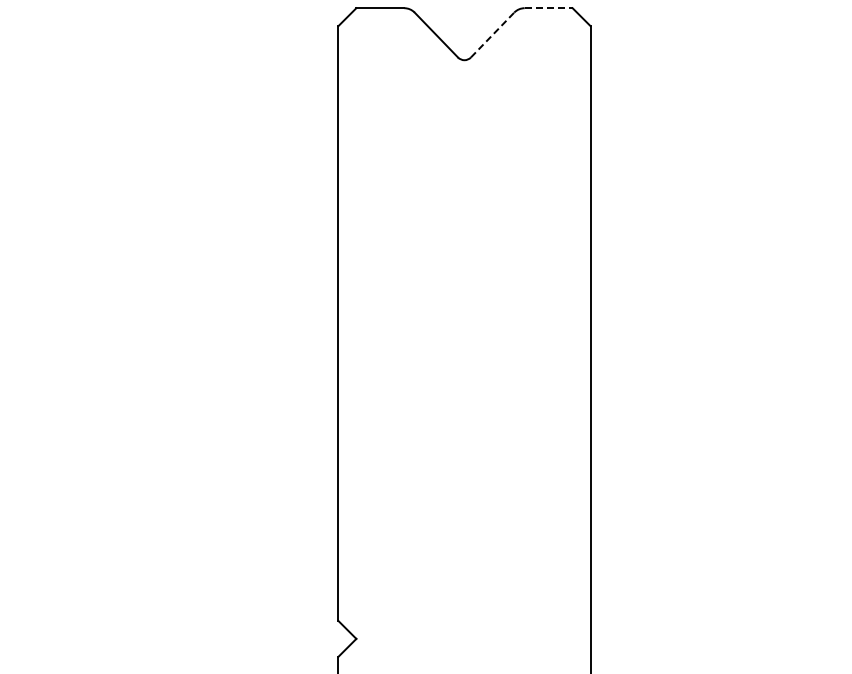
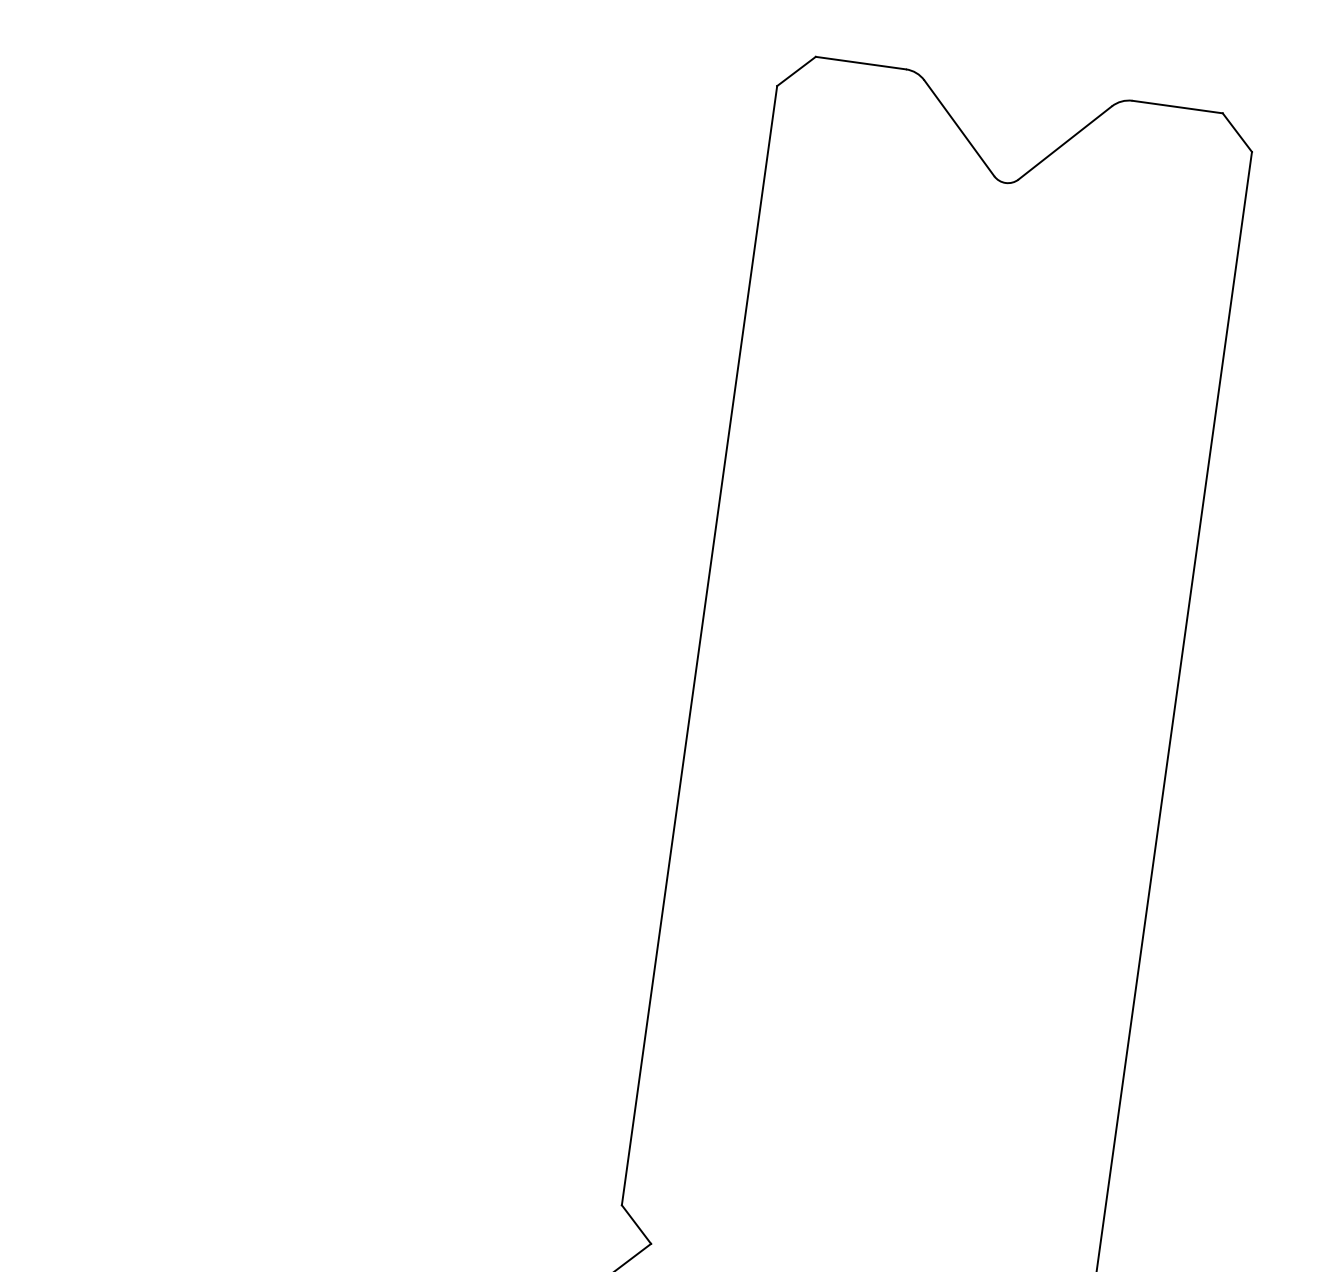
line: (548, 8) -> (1177, 107), dashed -> solid
line: (492, 34) -> (1065, 141), dashed -> solid

